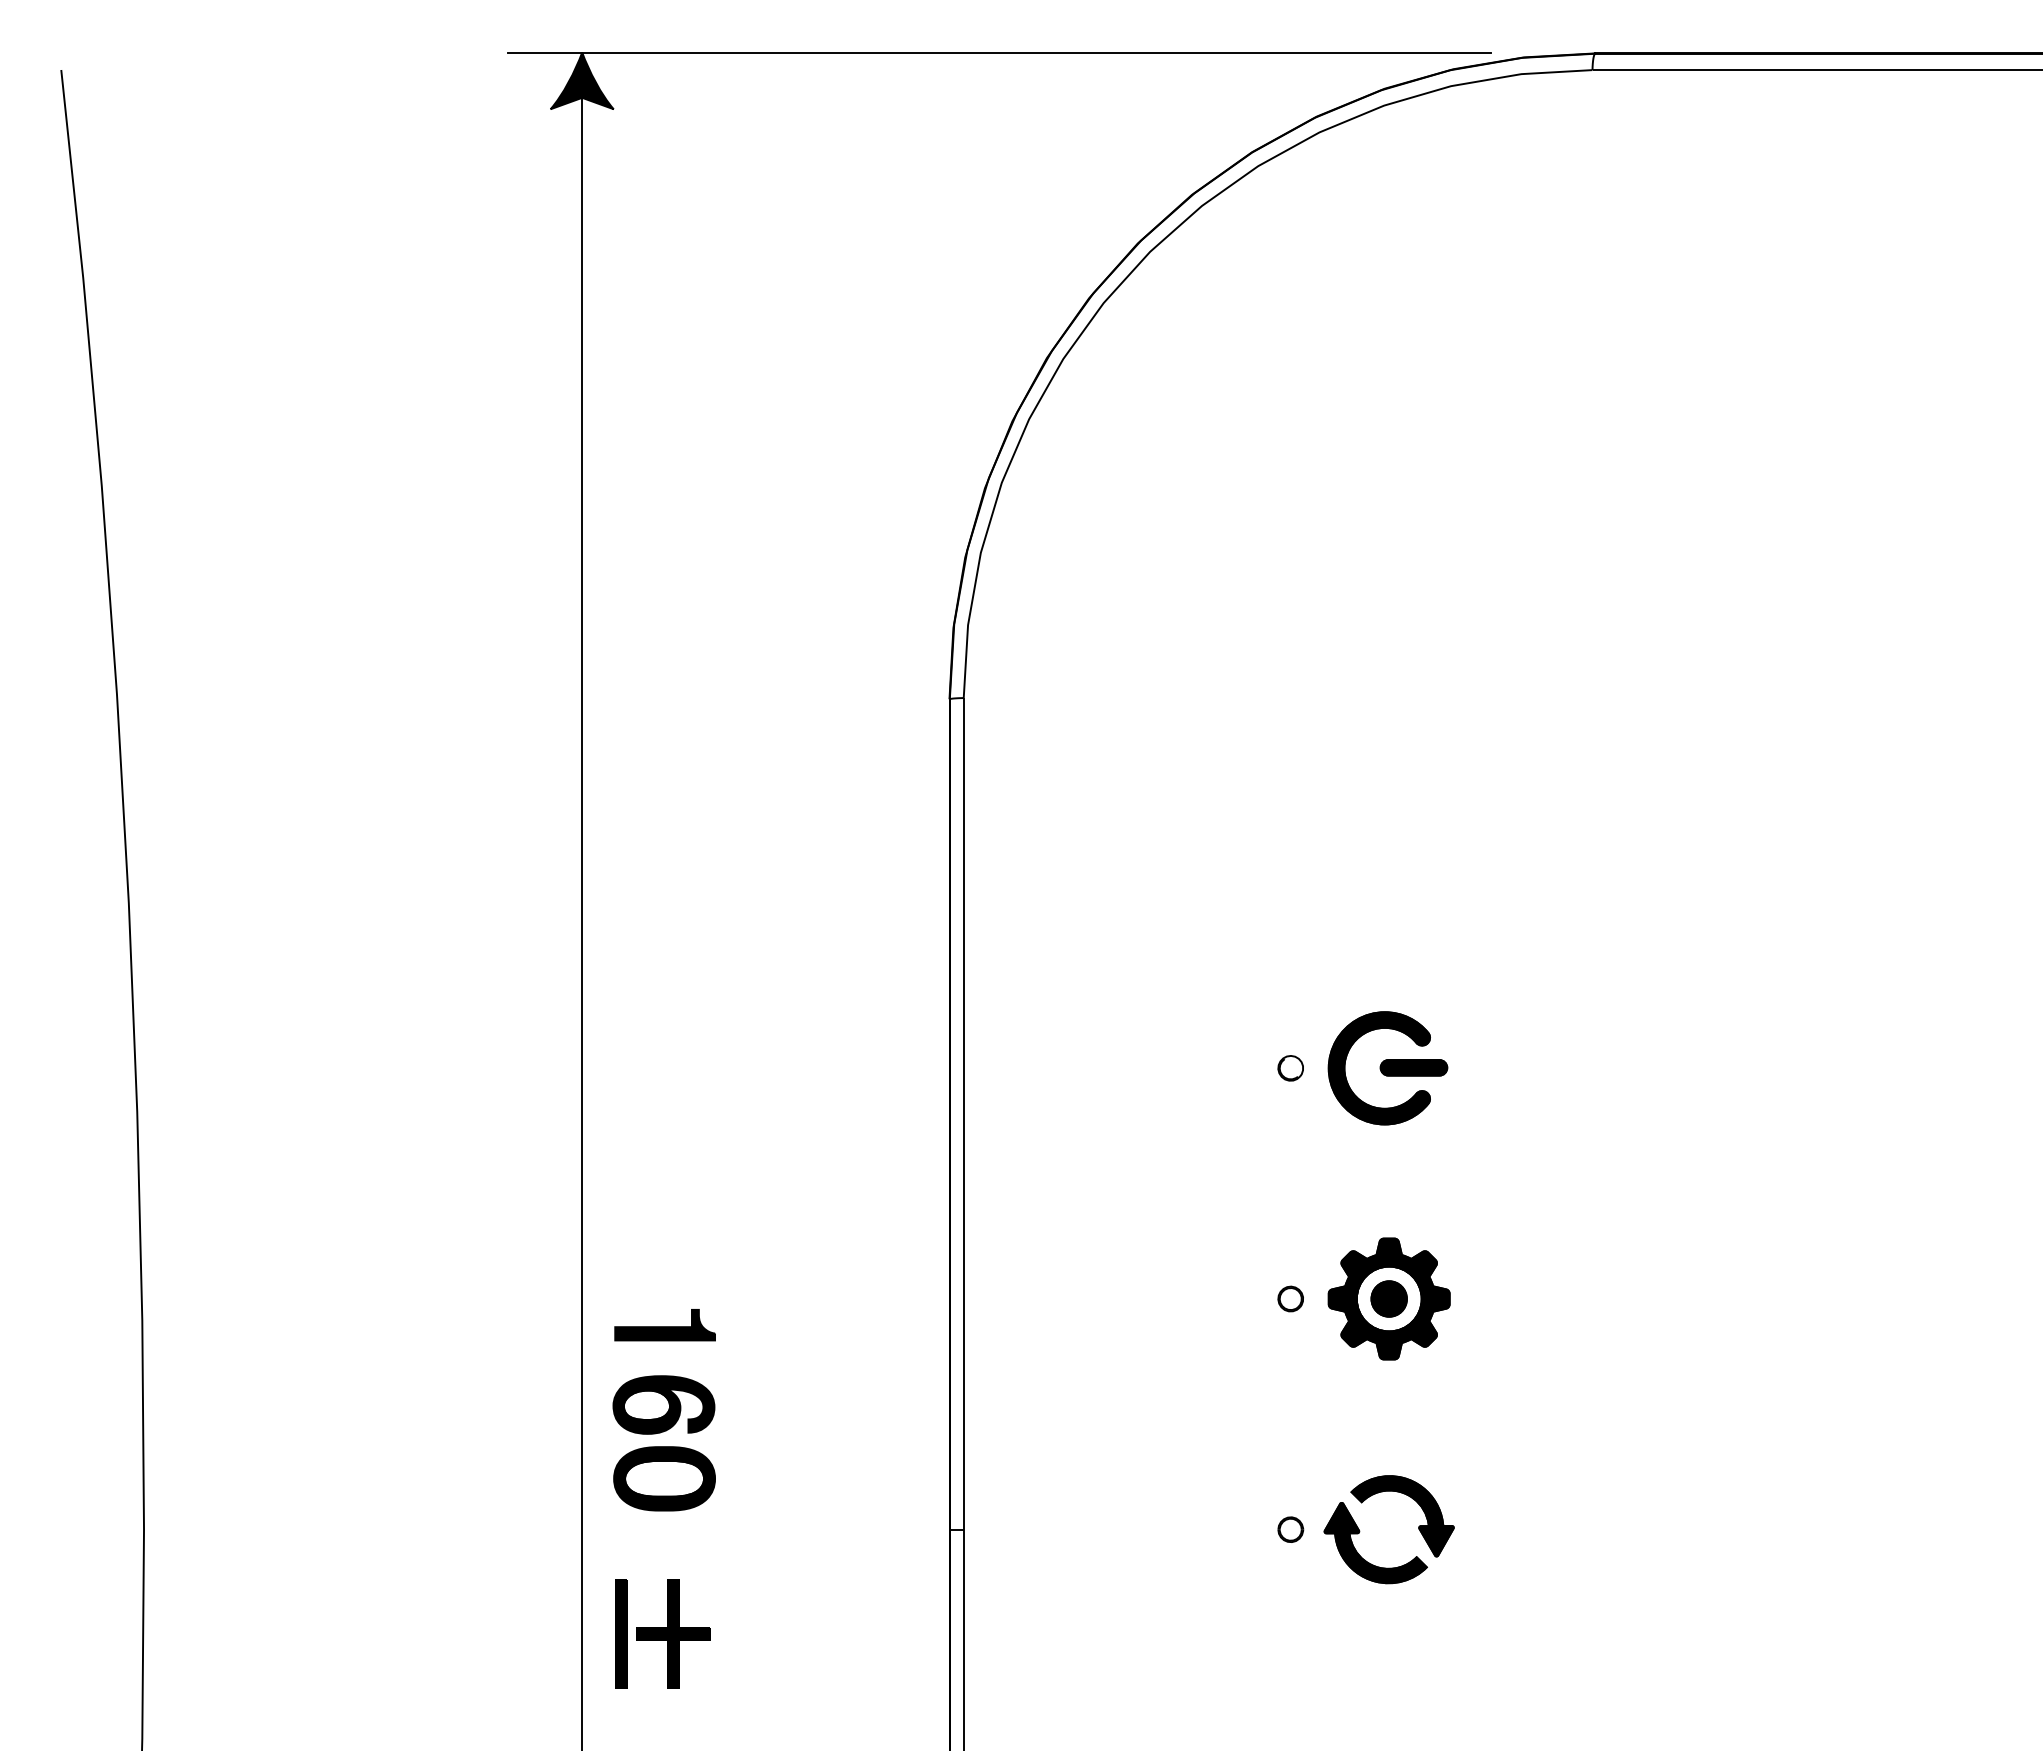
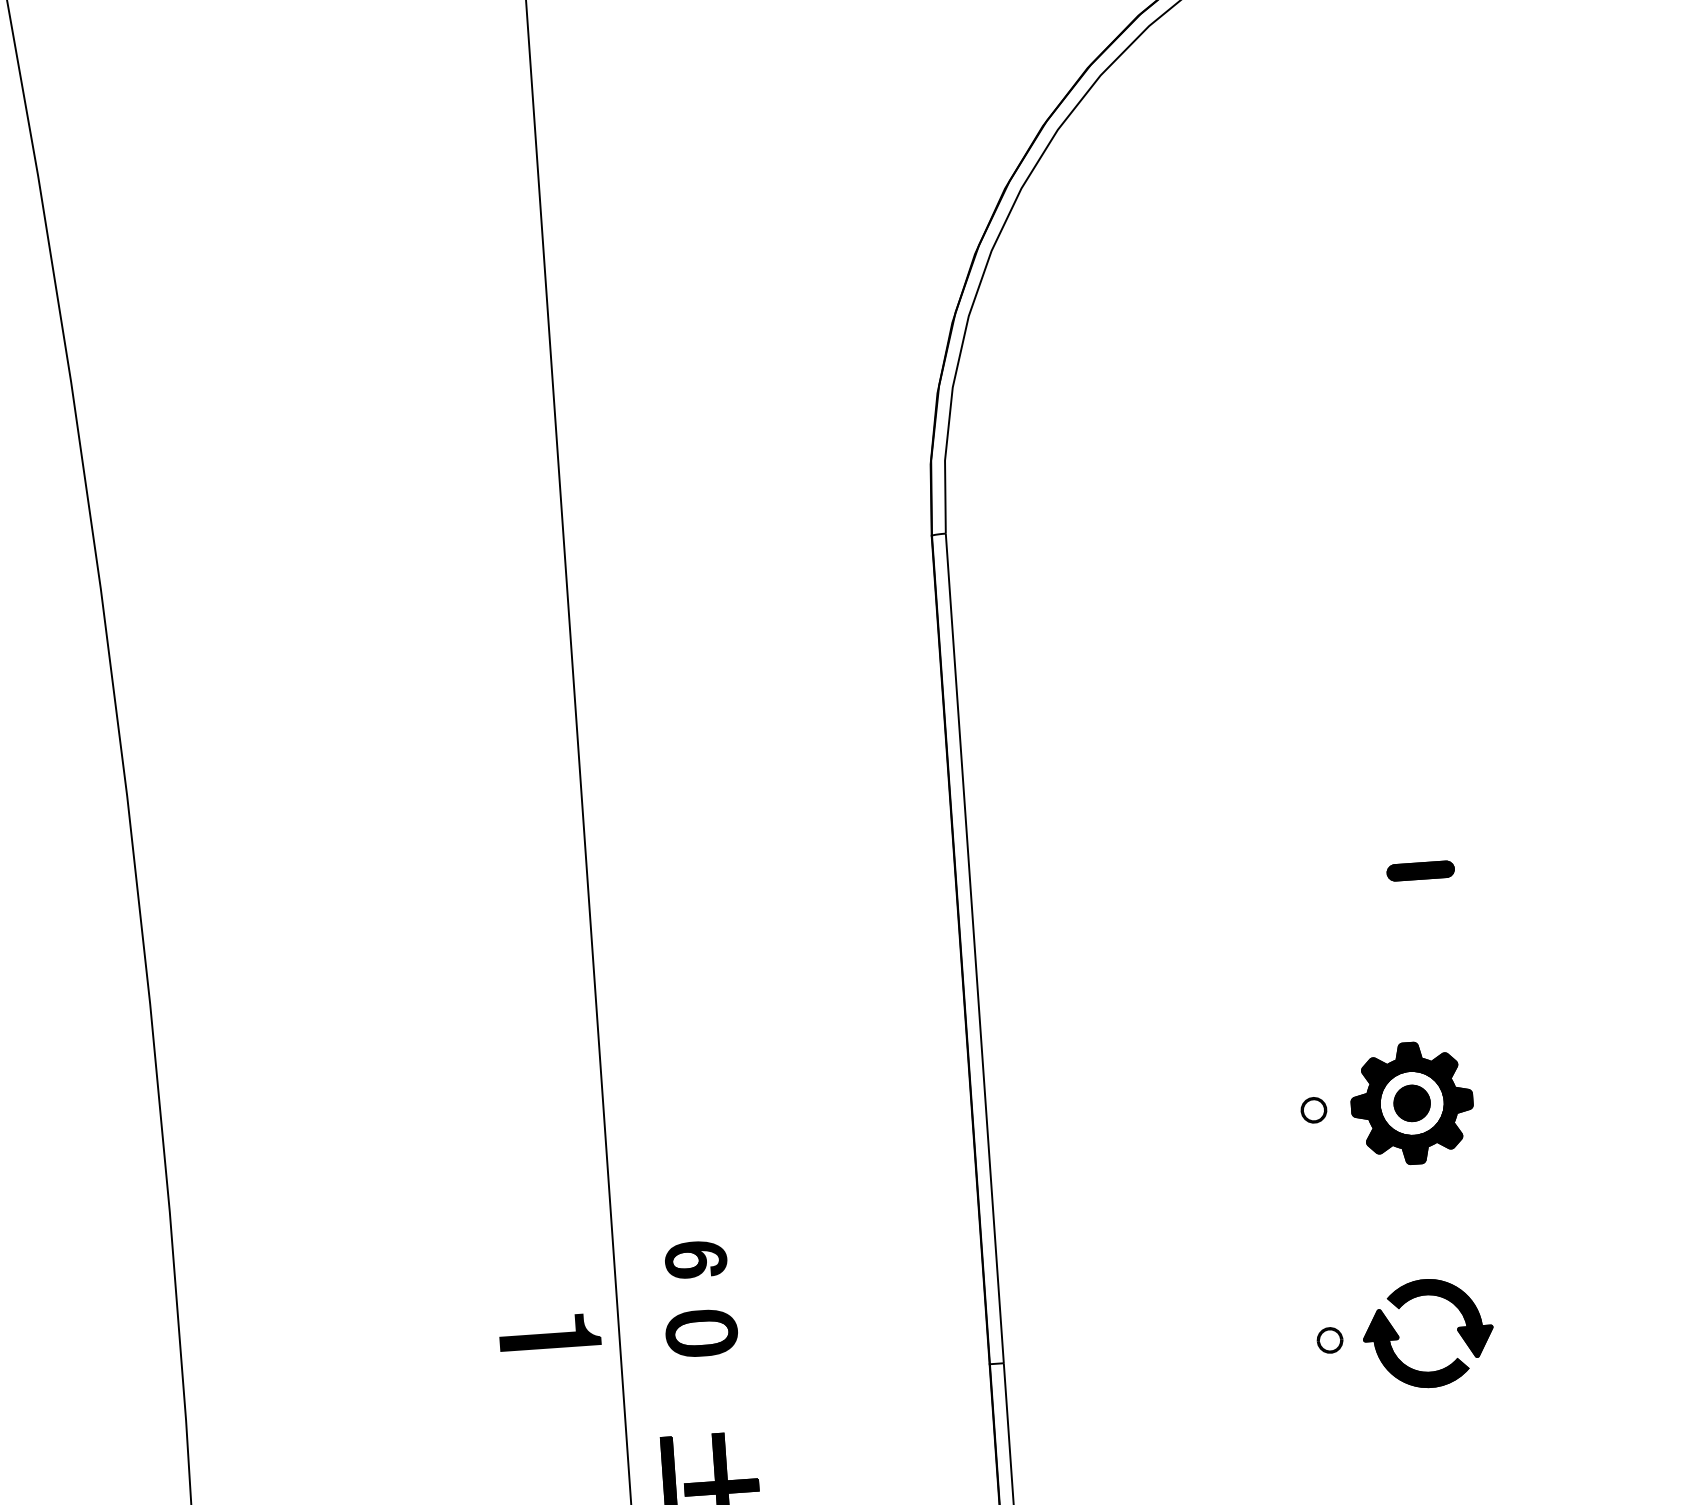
part: (1346, 1060) -> (1352, 868), removed
part: (1290, 1068) -> (1297, 880), removed
part: (664, 1325) -> (549, 1332), moved
part: (663, 1404) -> (695, 1259), size x0.6
part: (664, 1478) -> (701, 1333), size x0.7

